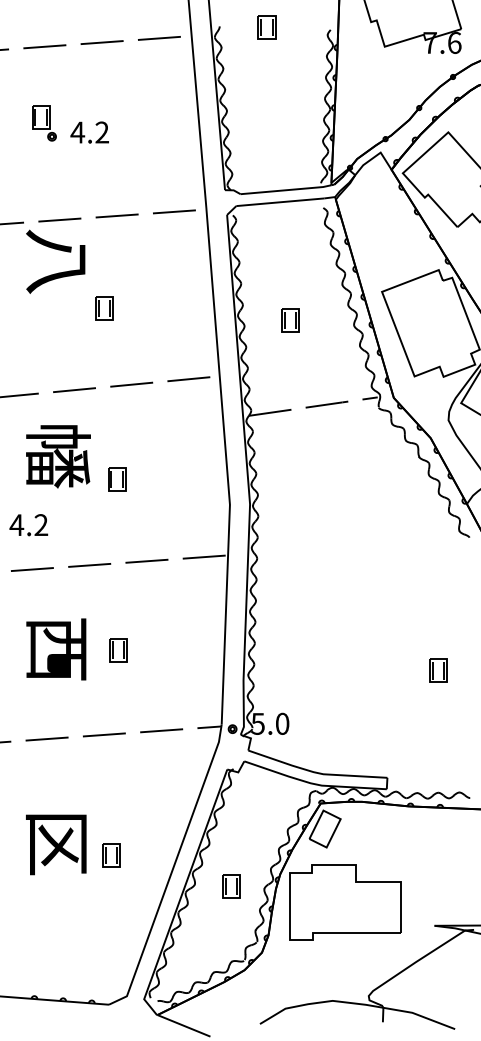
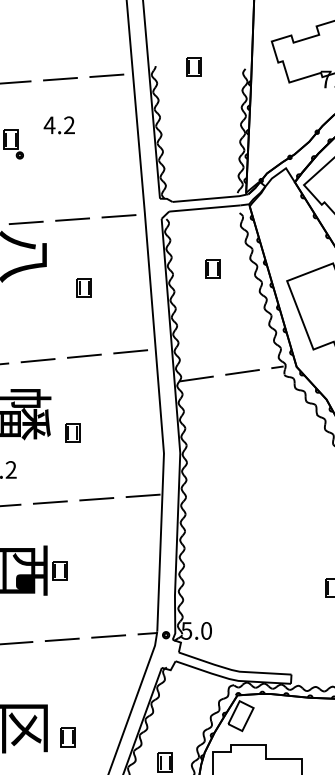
text: (89, 132) -> (59, 125), moved
part: (104, 308) -> (84, 288), moved
part: (290, 320) -> (213, 269), moved
part: (118, 650) -> (59, 571), moved

